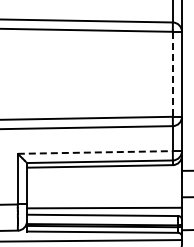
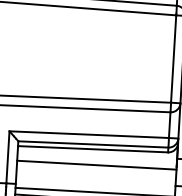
line: (172, 74) -> (173, 59), dashed -> solid
line: (95, 152) -> (89, 134), dashed -> solid
line: (104, 181) -> (96, 165), added

